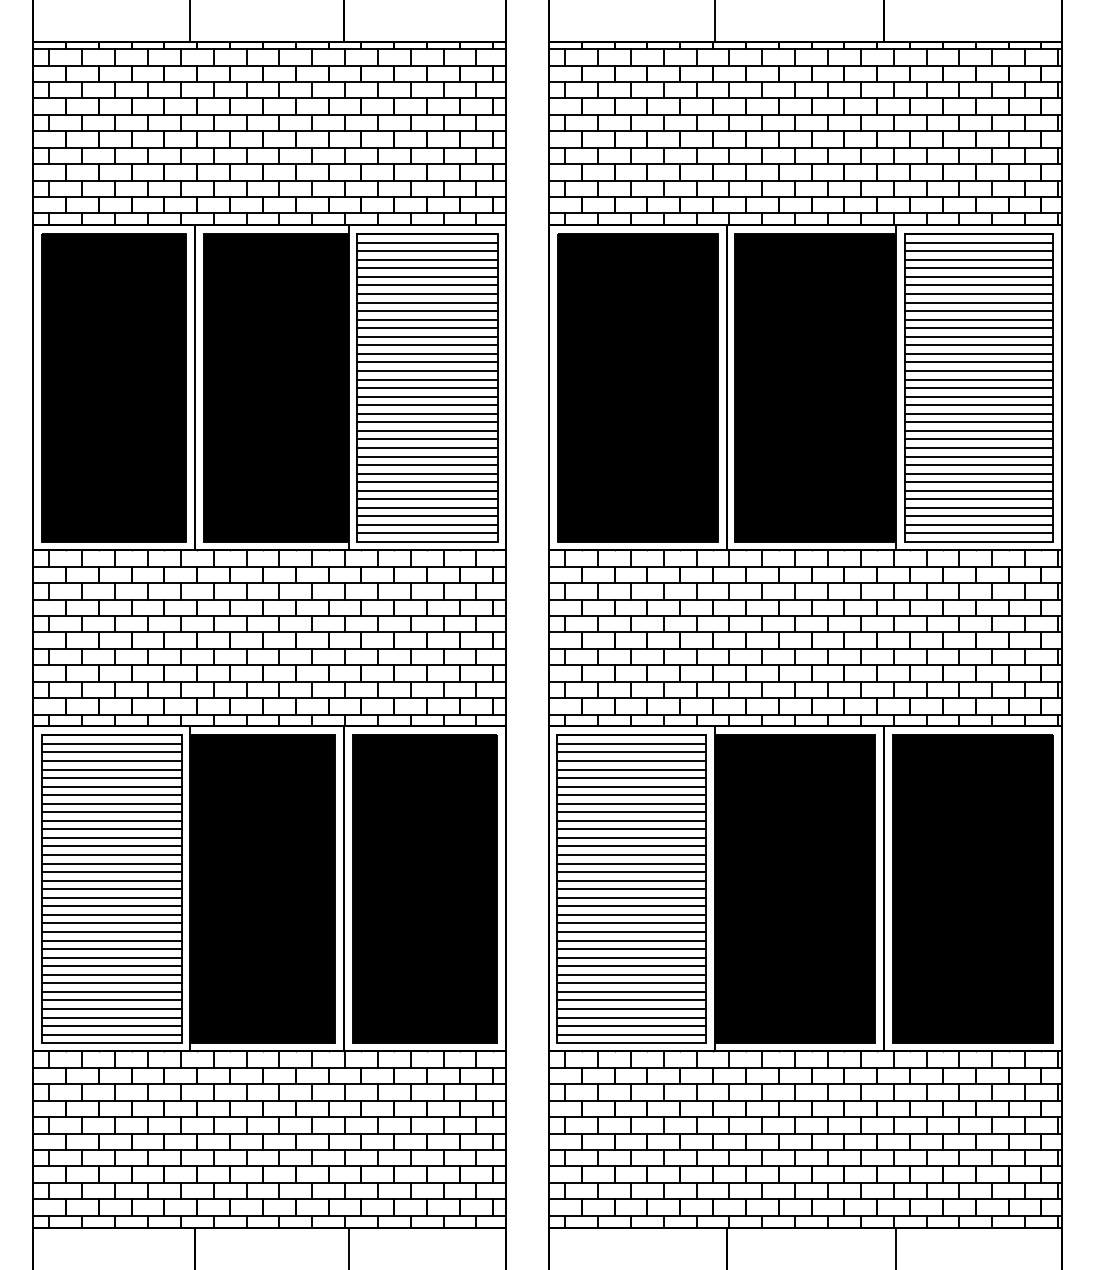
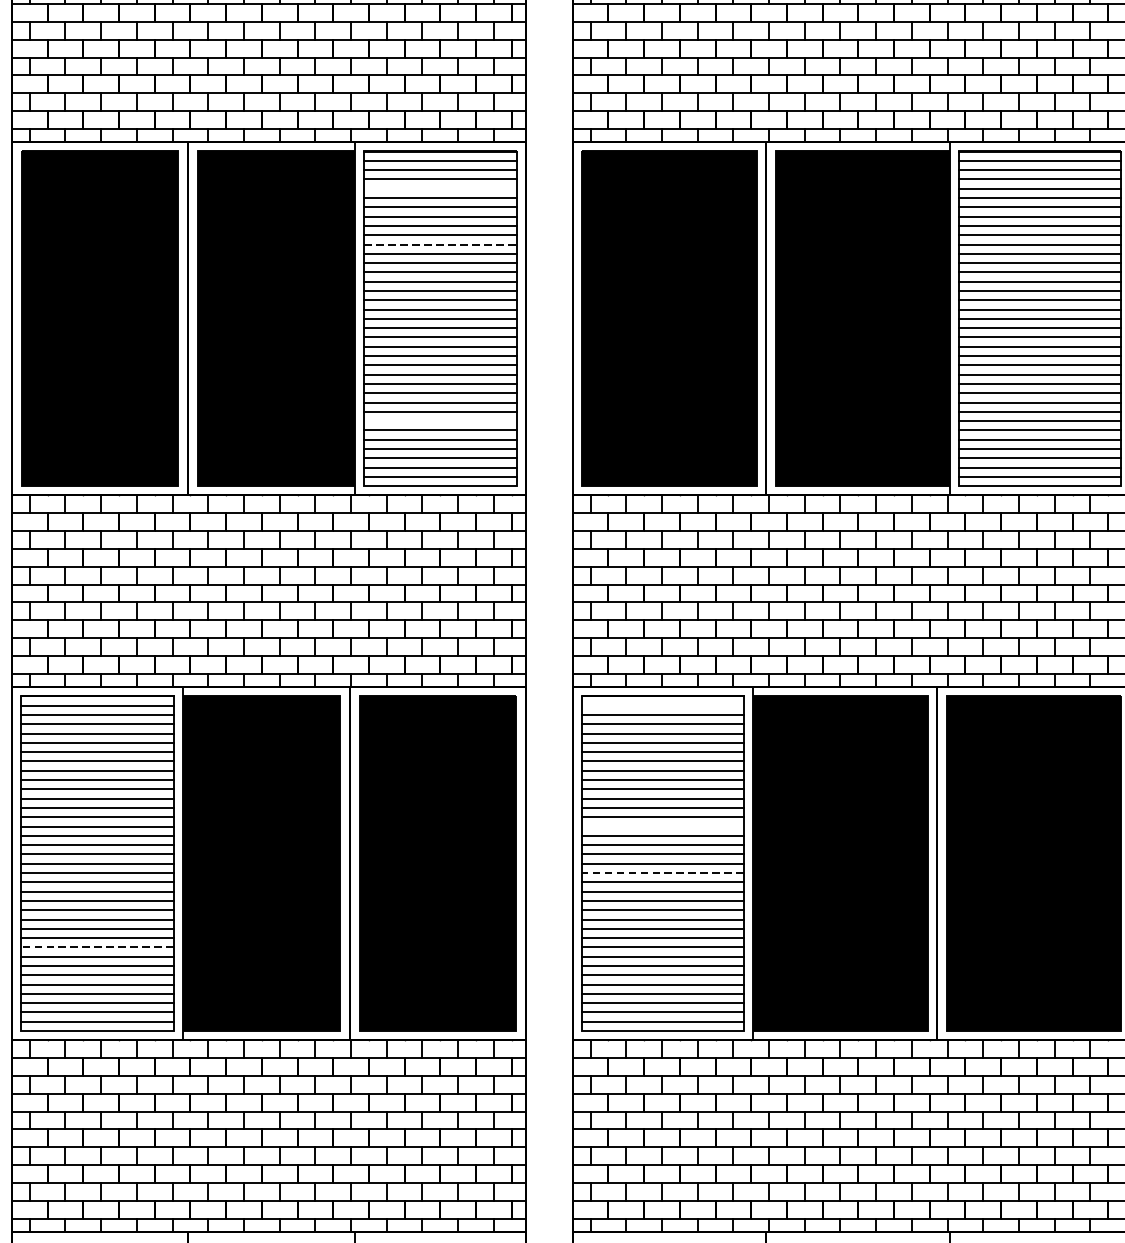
line: (427, 268) -> (440, 188), removed
line: (427, 319) -> (440, 244), solid -> dashed
line: (427, 482) -> (440, 421), removed
line: (631, 743) -> (662, 705), removed
line: (631, 855) -> (662, 827), removed
line: (631, 897) -> (662, 872), solid -> dashed
line: (111, 966) -> (97, 947), solid -> dashed

